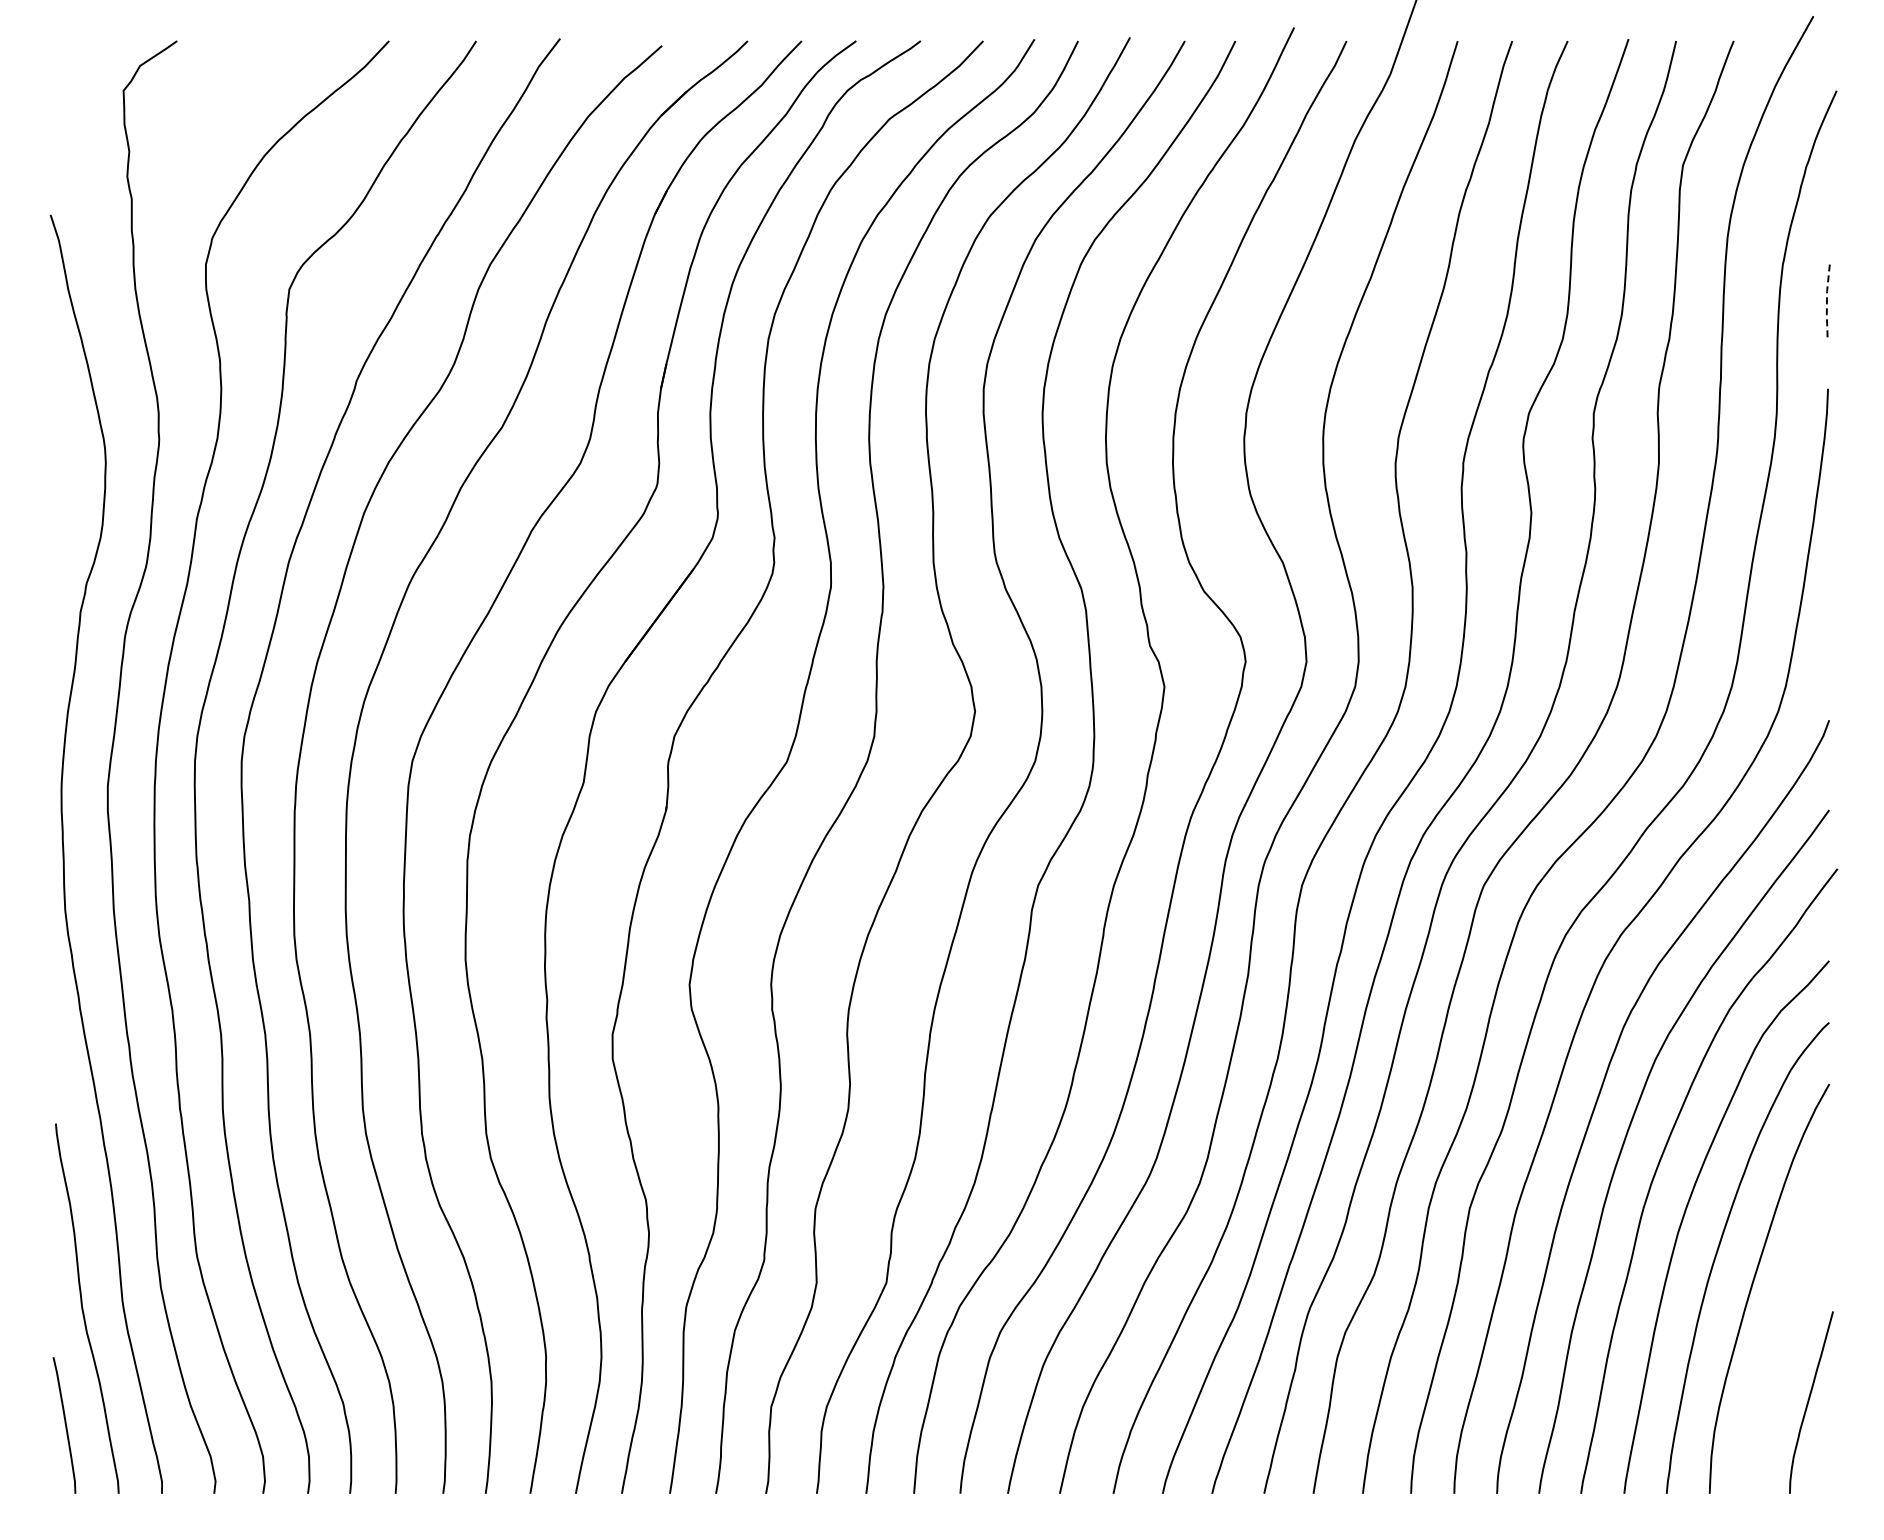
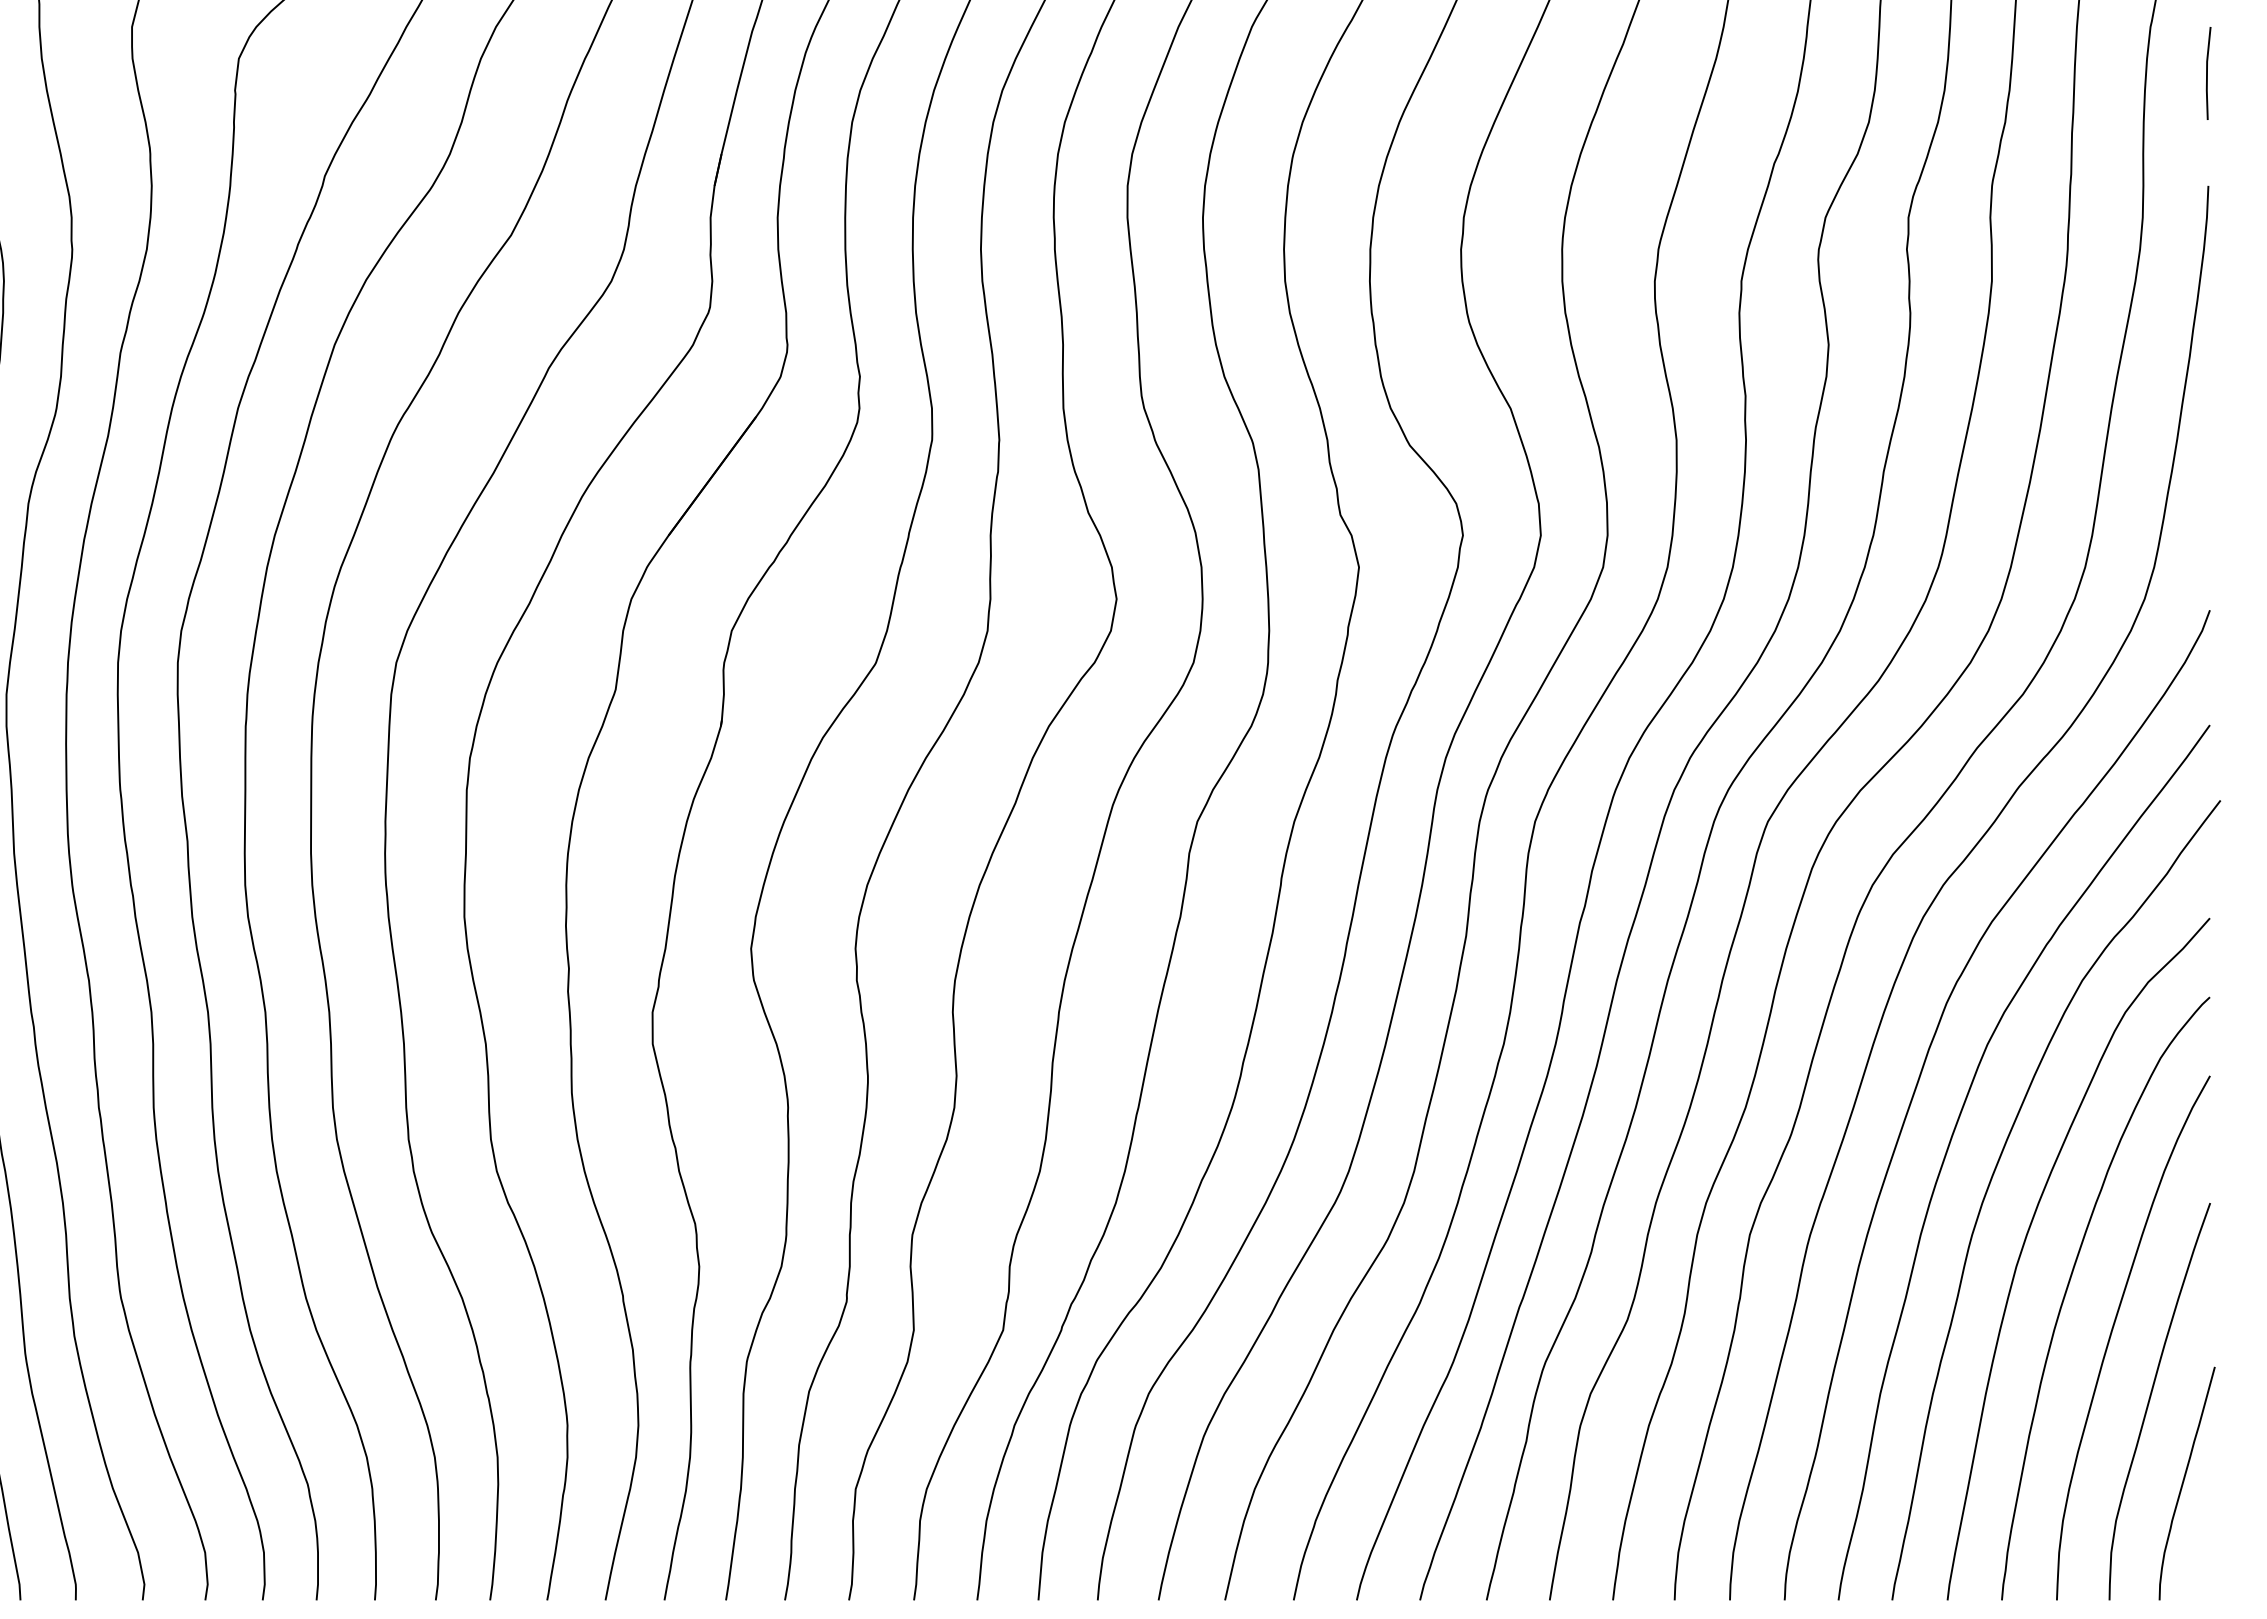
line: (1826, 300) -> (2206, 72), dashed -> solid
curve: (1783, 1336) -> (2151, 1399), added

